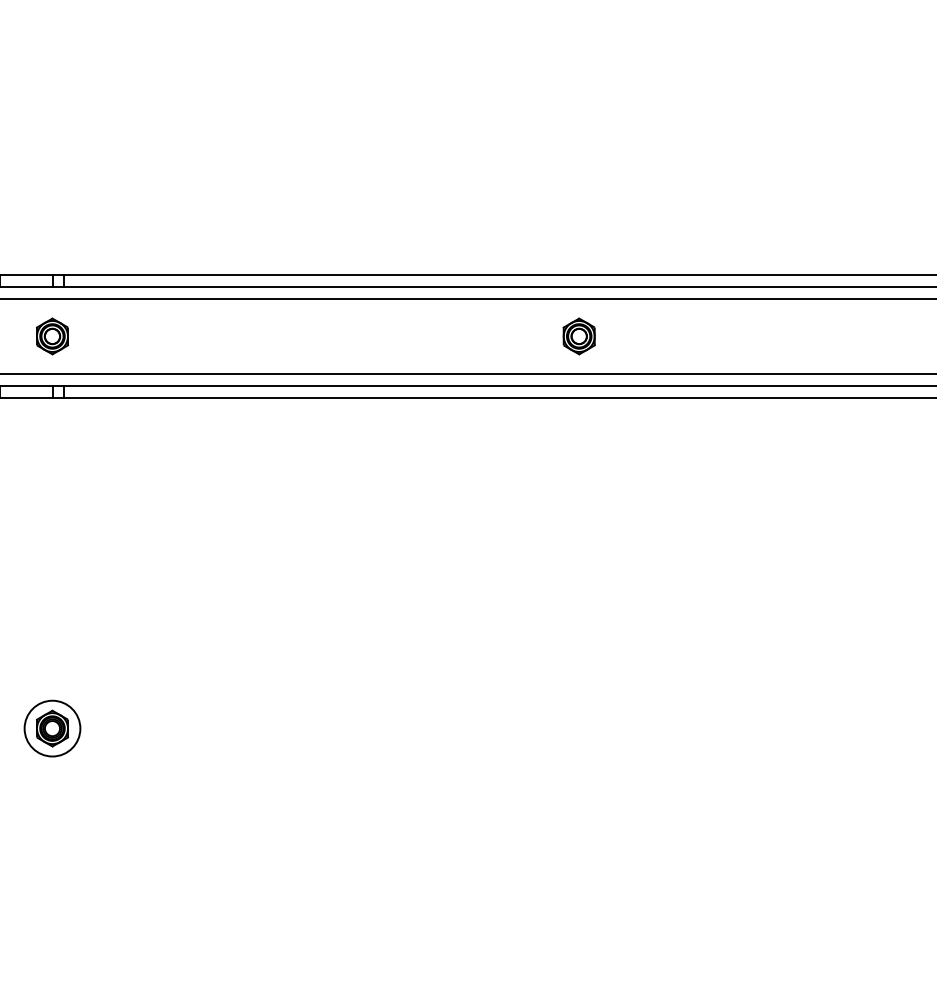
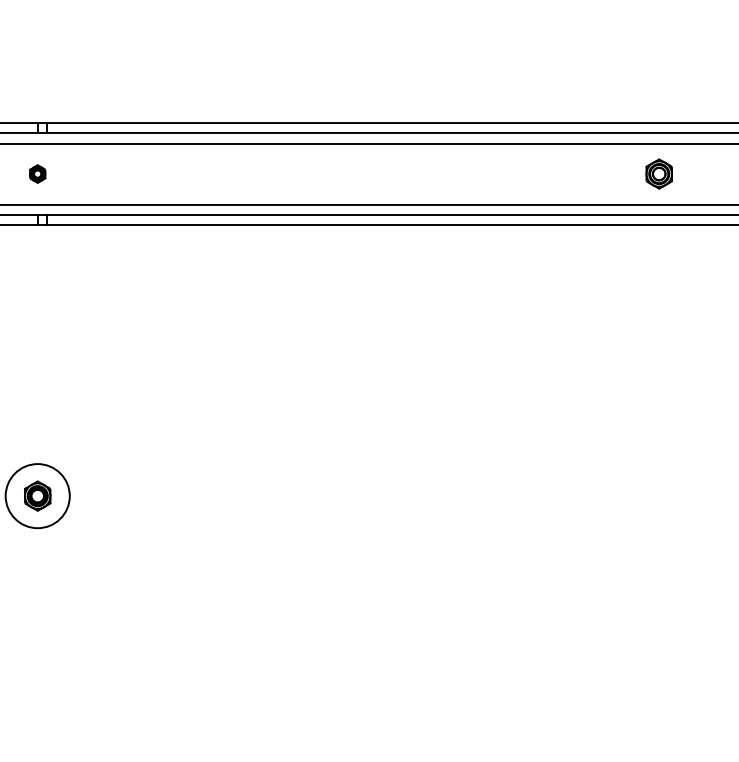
part: (52, 336) -> (37, 174), size x0.6
part: (578, 336) -> (658, 174), moved
circle: (52, 728) -> (37, 496), size x1.4

